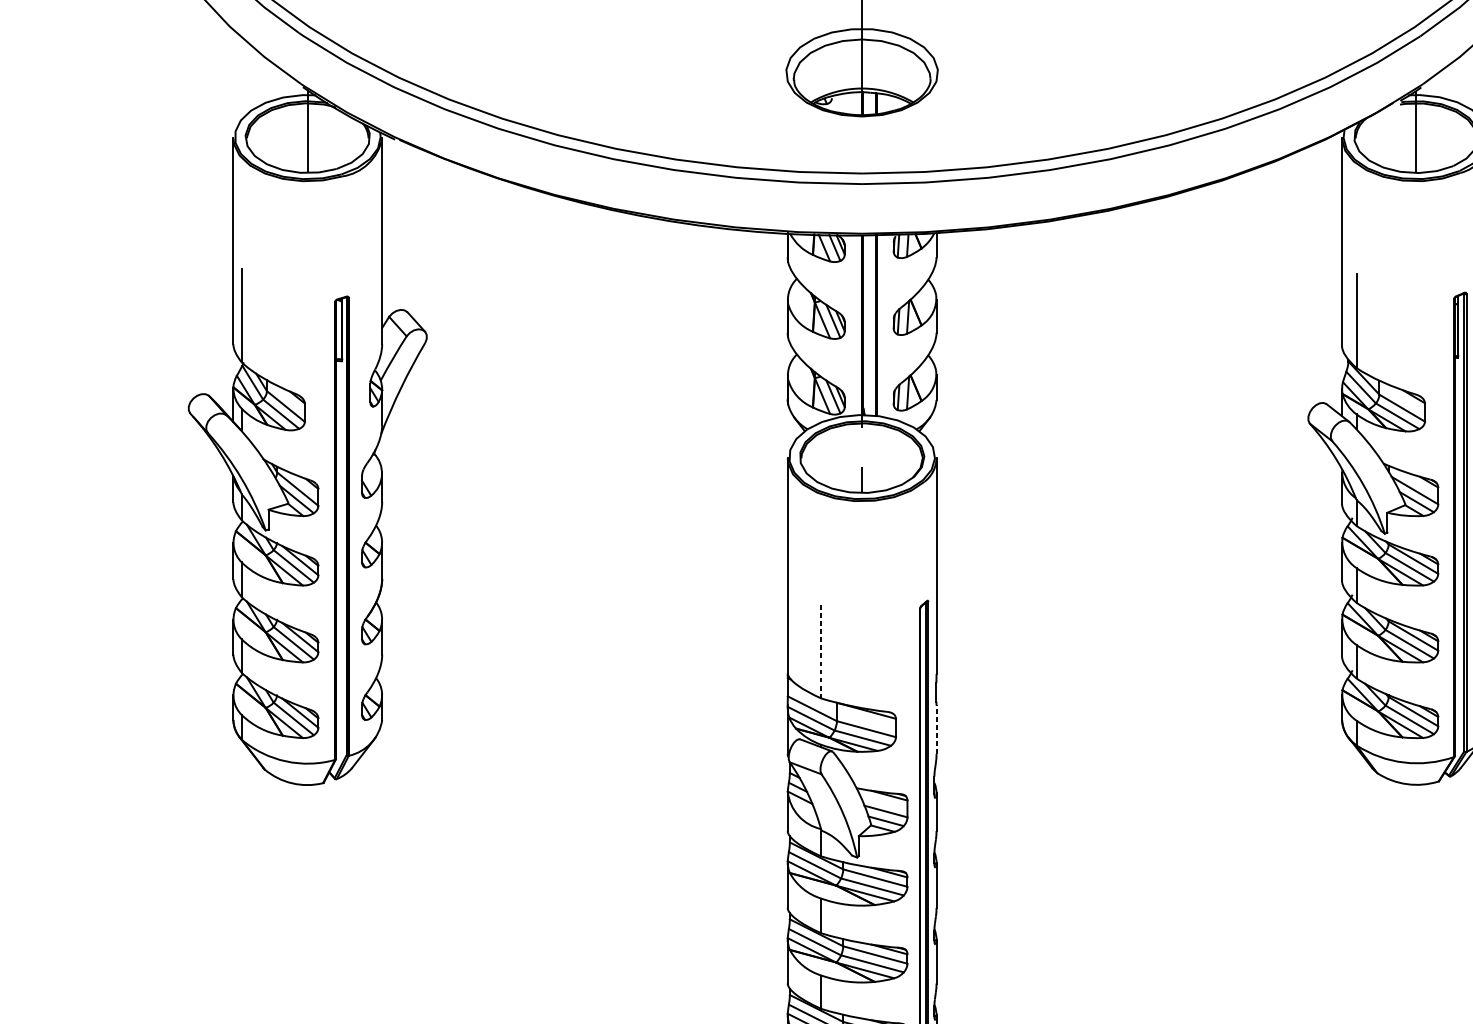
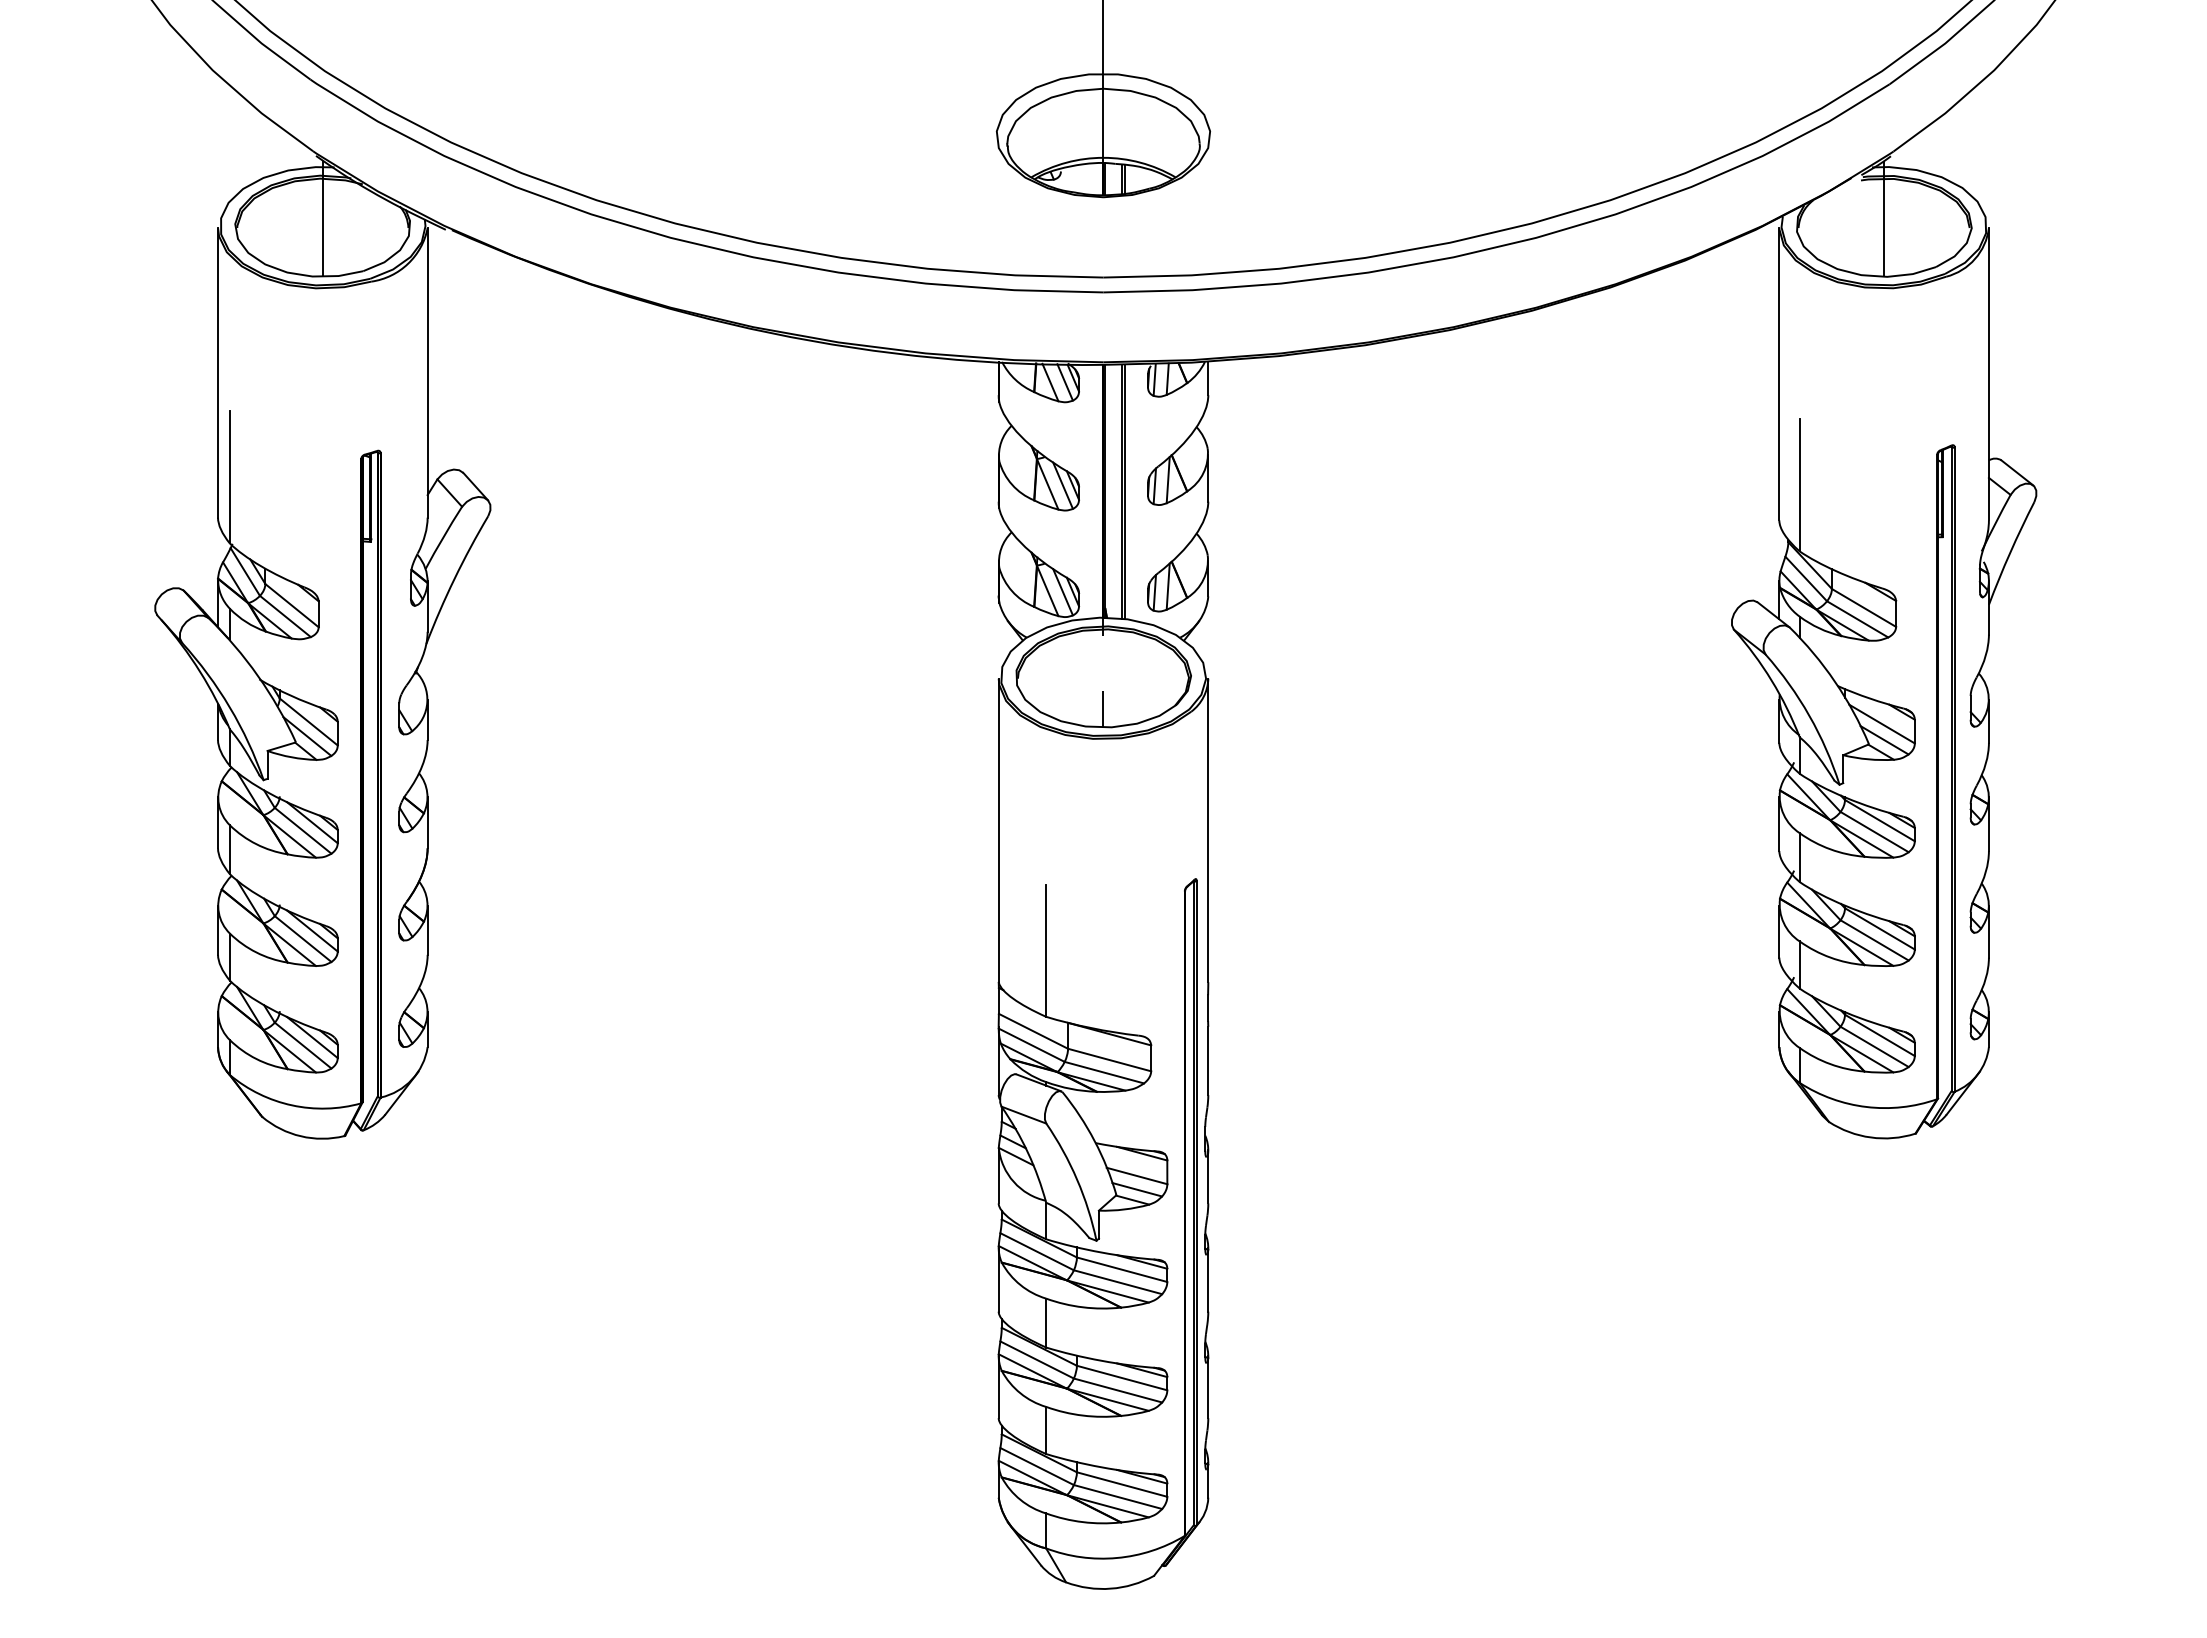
line: (821, 651) -> (1046, 950), dashed -> solid
line: (936, 729) -> (1208, 1060), dashed -> solid

